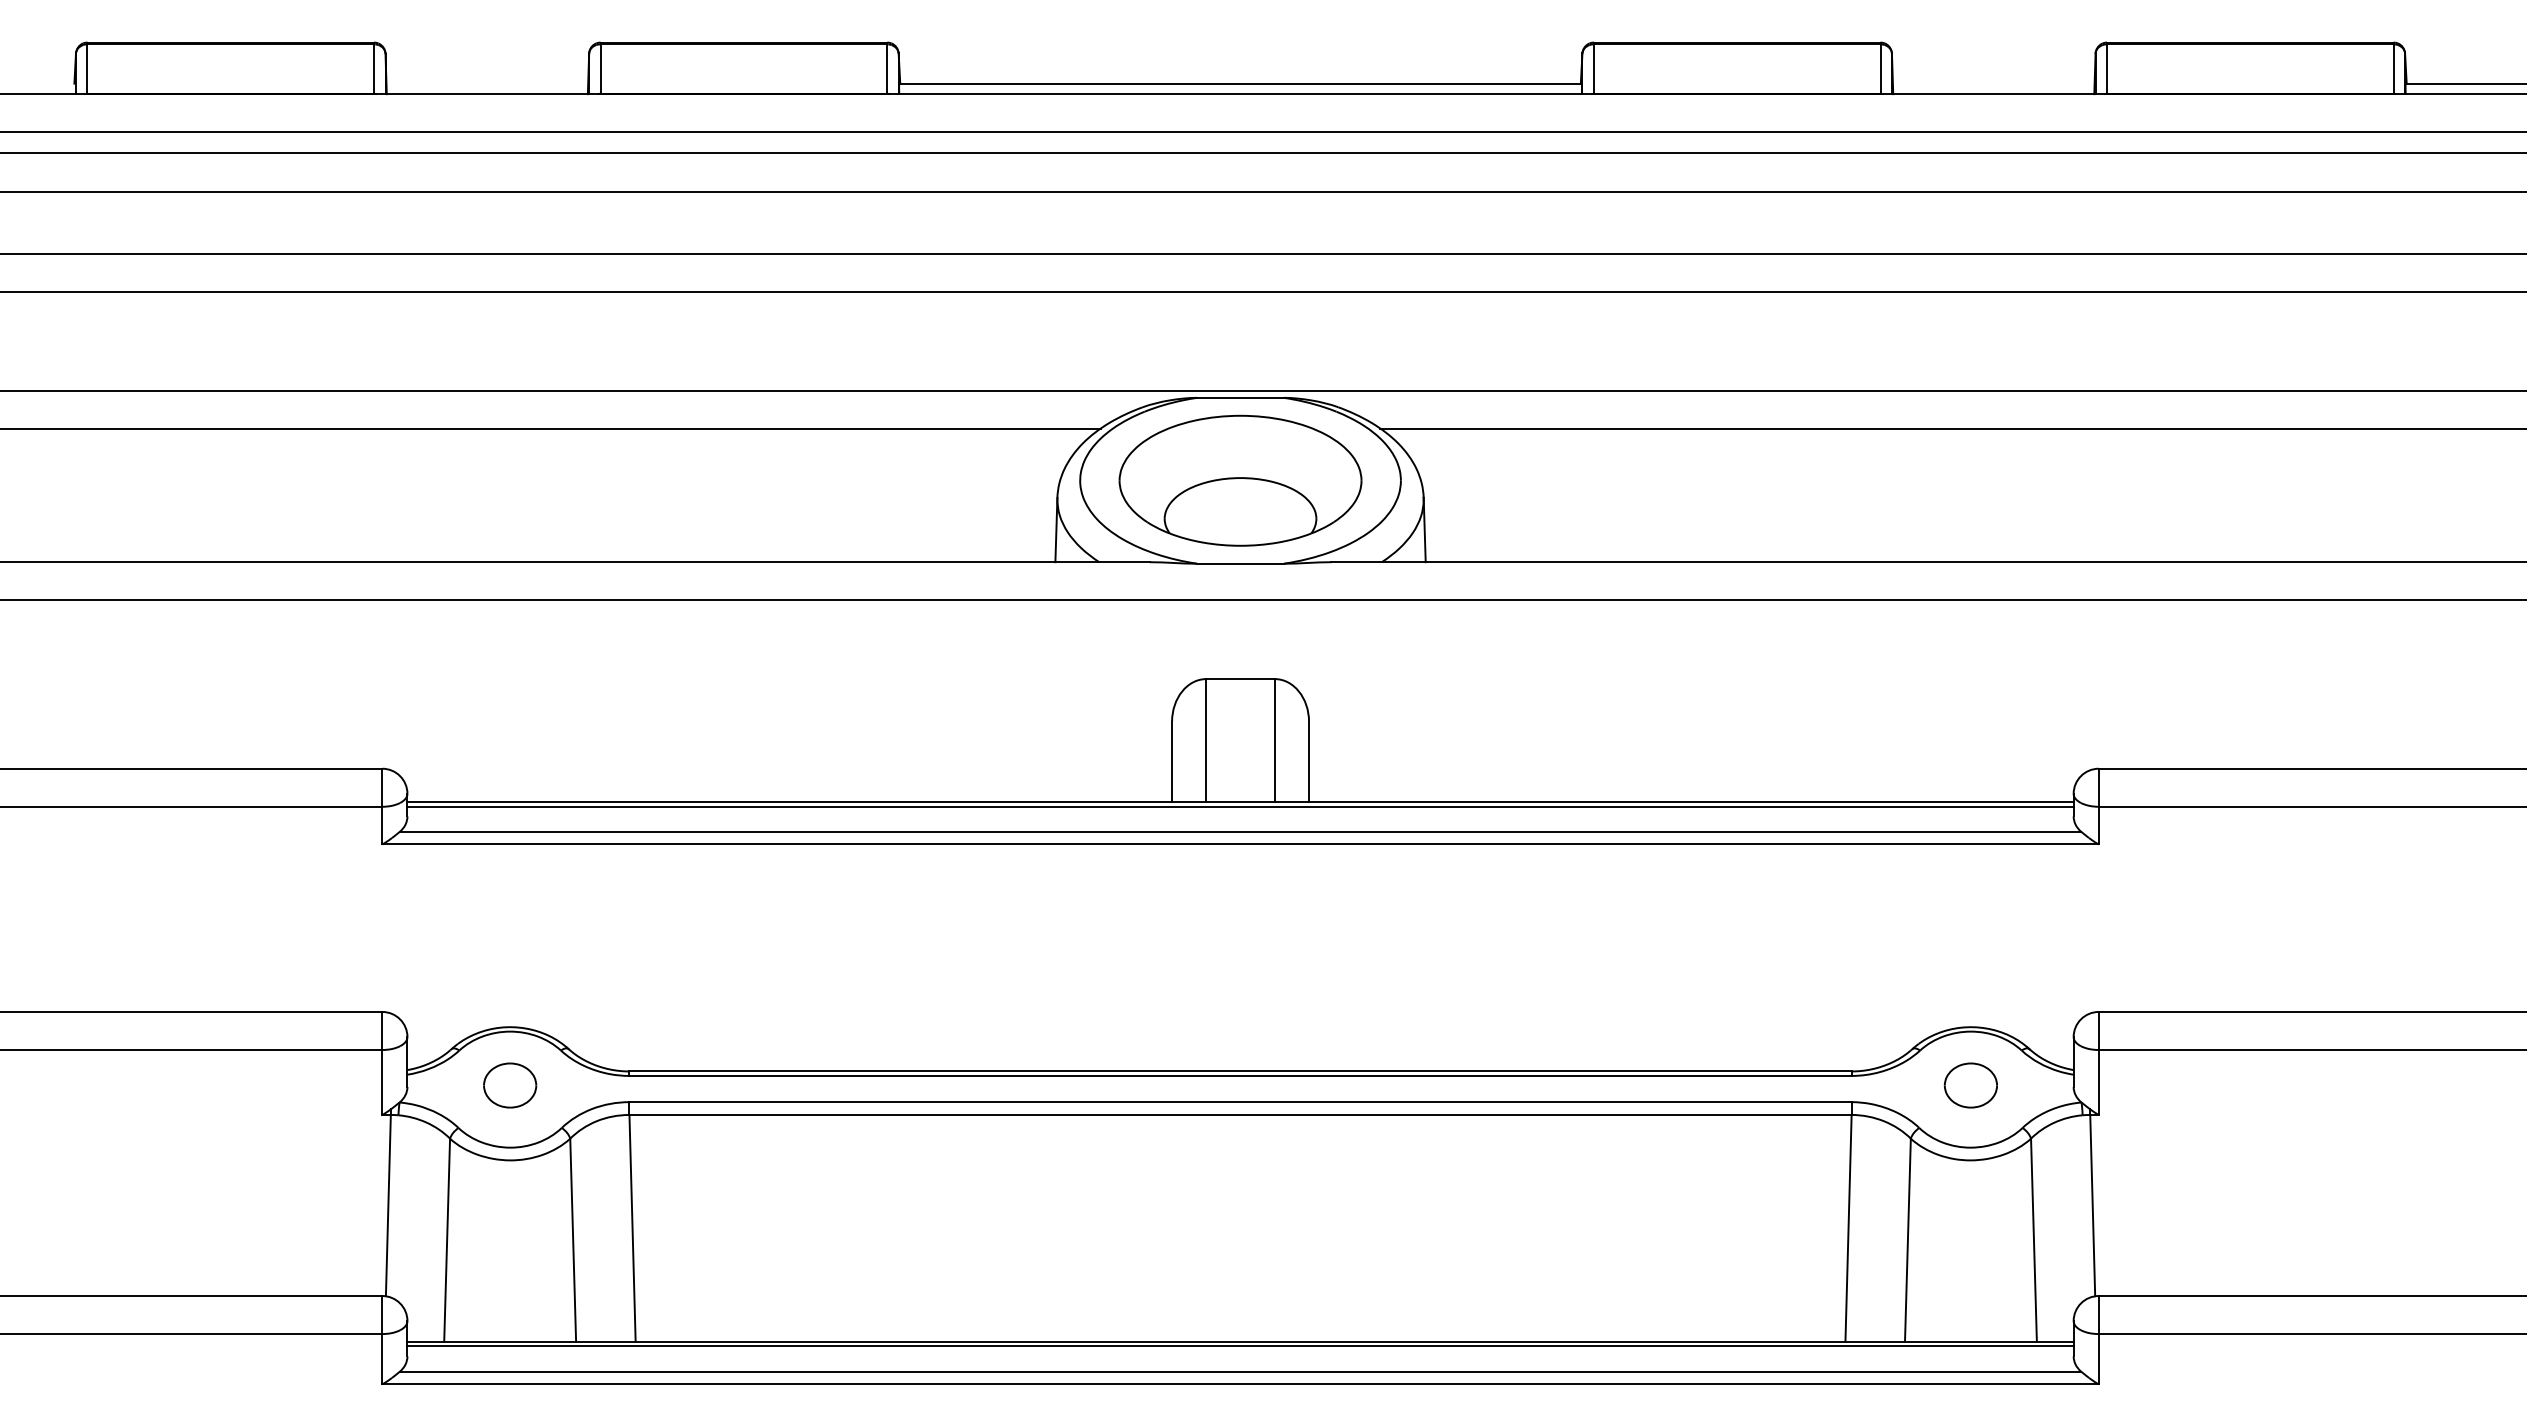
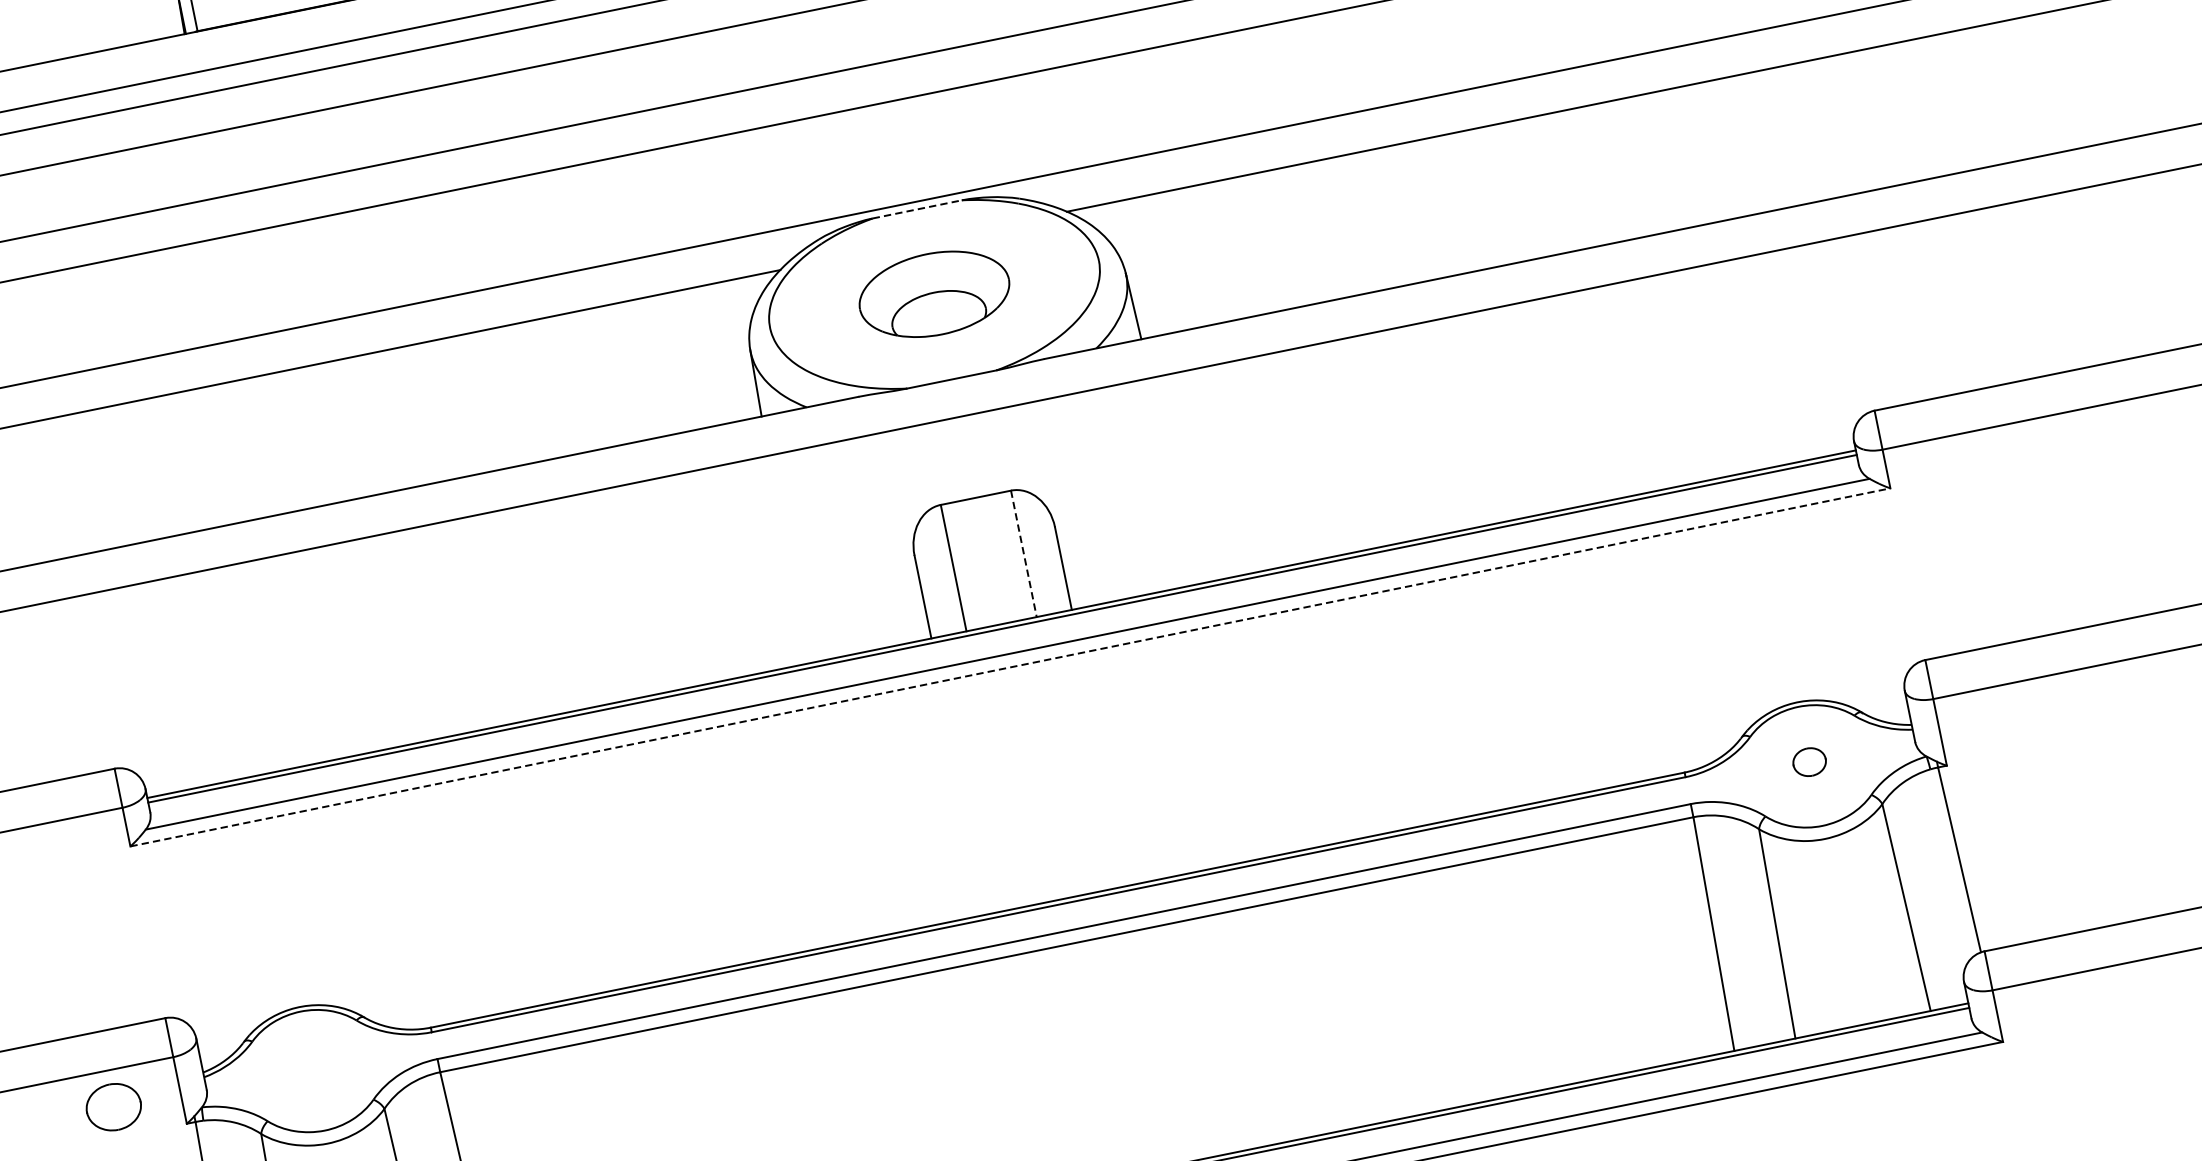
line: (1241, 397) -> (918, 208), solid -> dashed
part: (1240, 480) -> (934, 294), size x0.6
line: (1274, 740) -> (1023, 553), solid -> dashed
line: (1241, 844) -> (1011, 667), solid -> dashed
part: (510, 1085) -> (114, 1107), moved
part: (1970, 1085) -> (1809, 762), size x0.6

